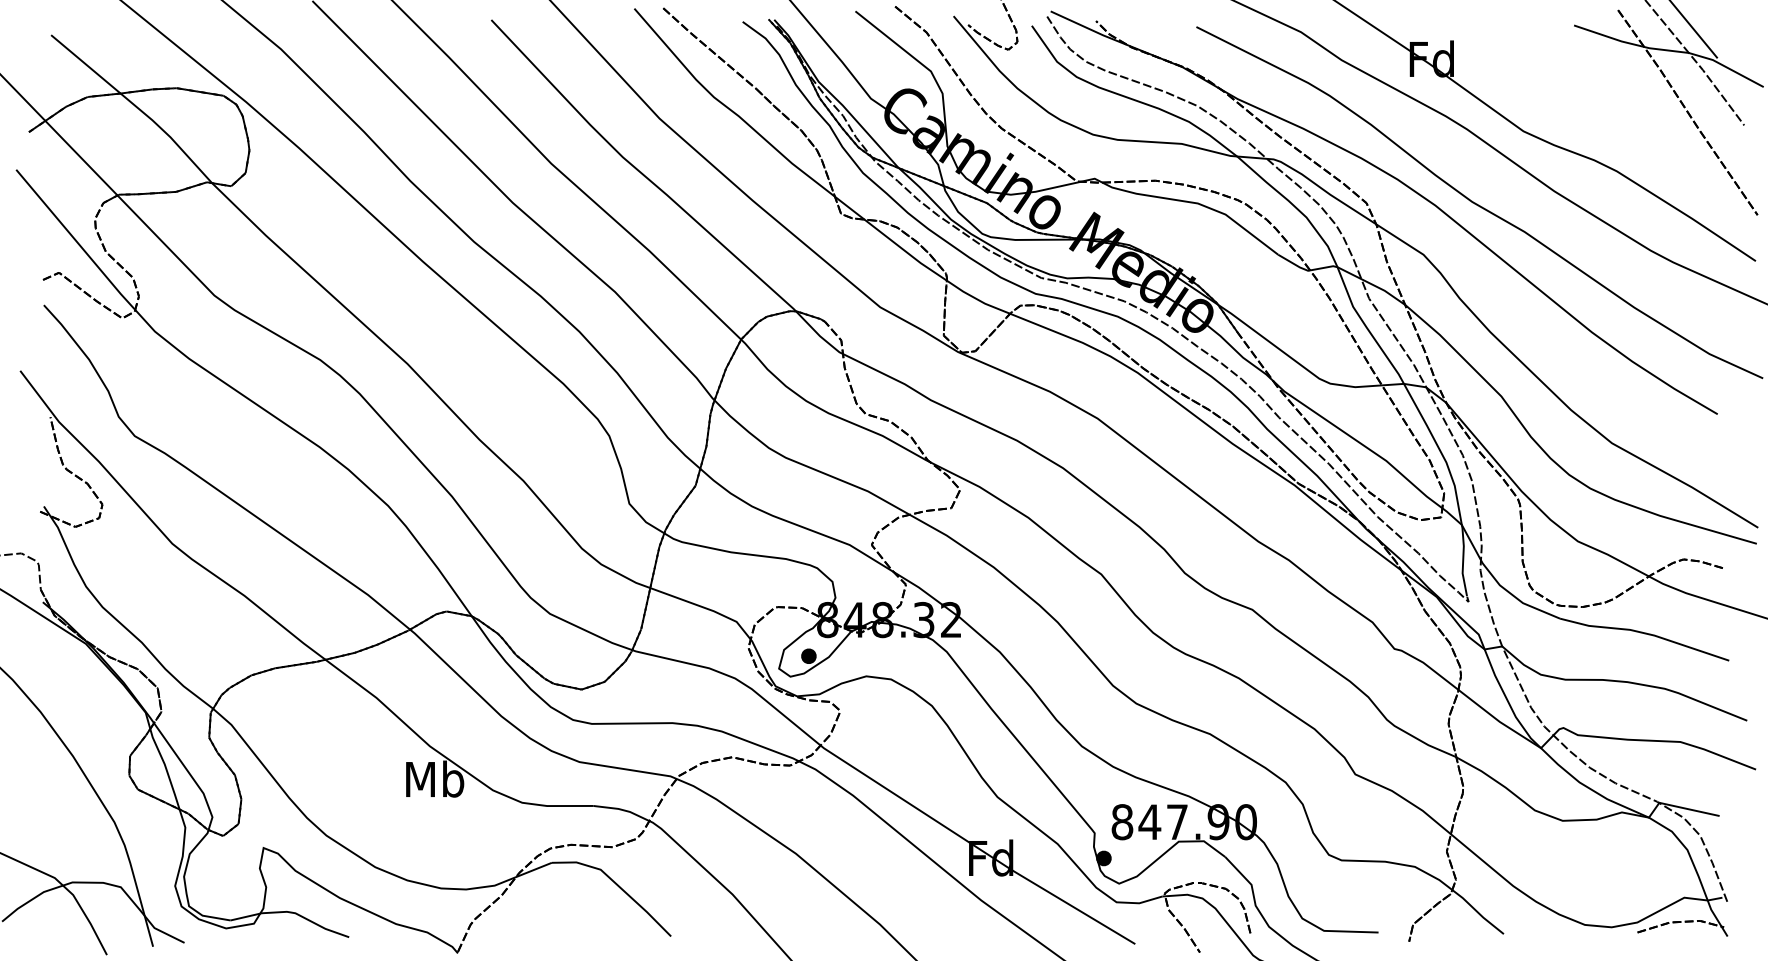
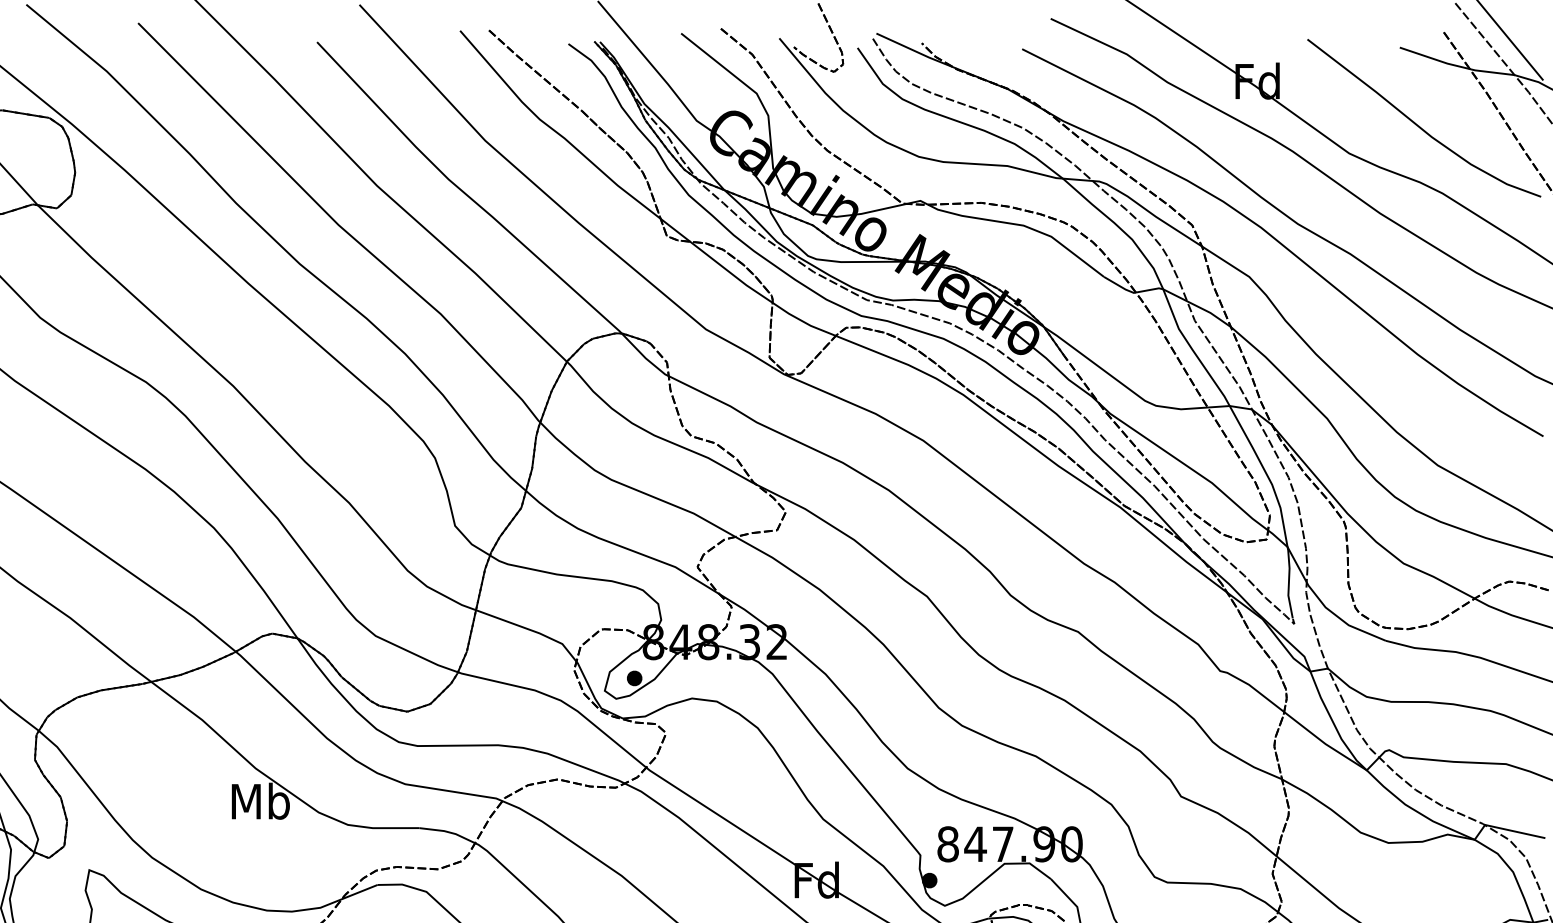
curve: (1591, 101) -> (1417, 123), added

